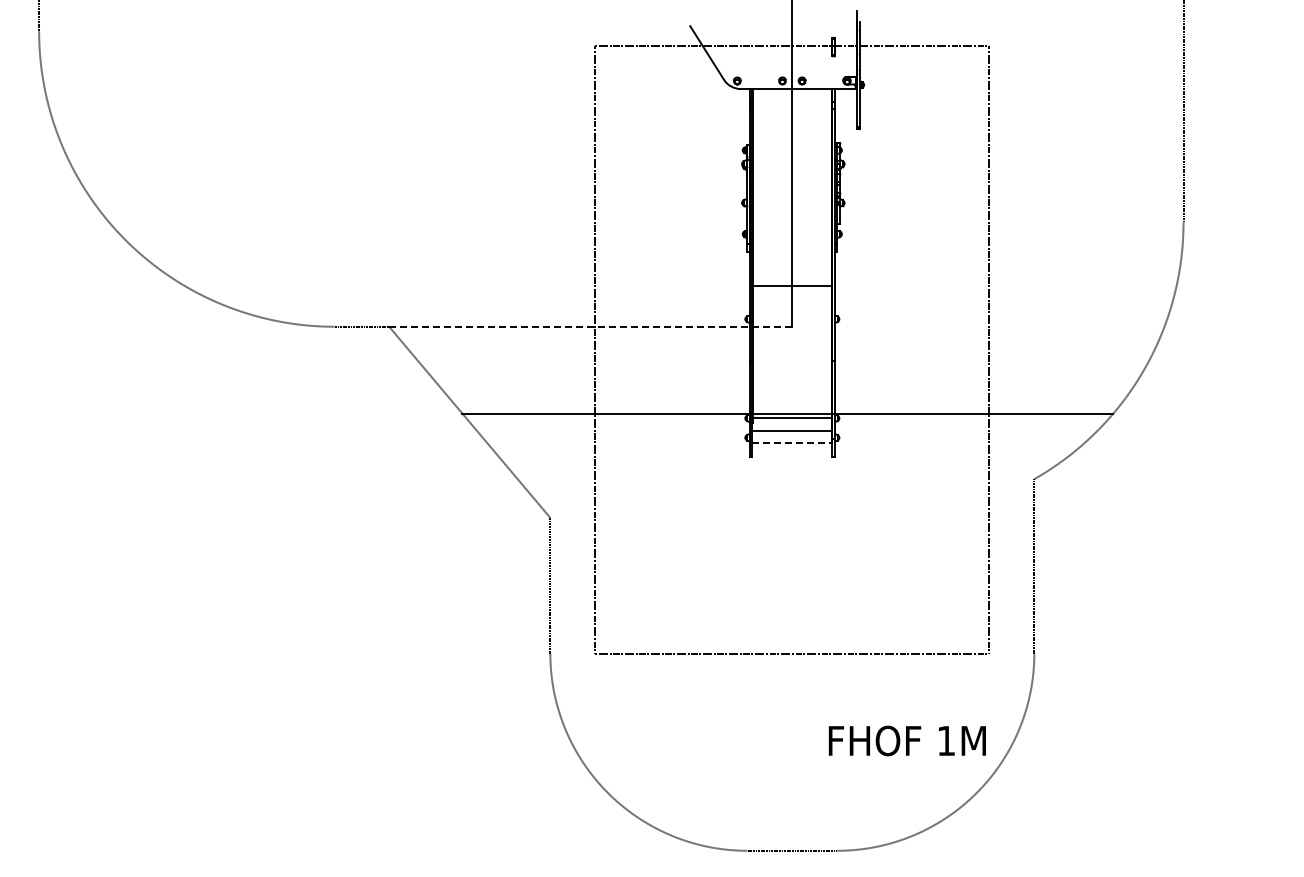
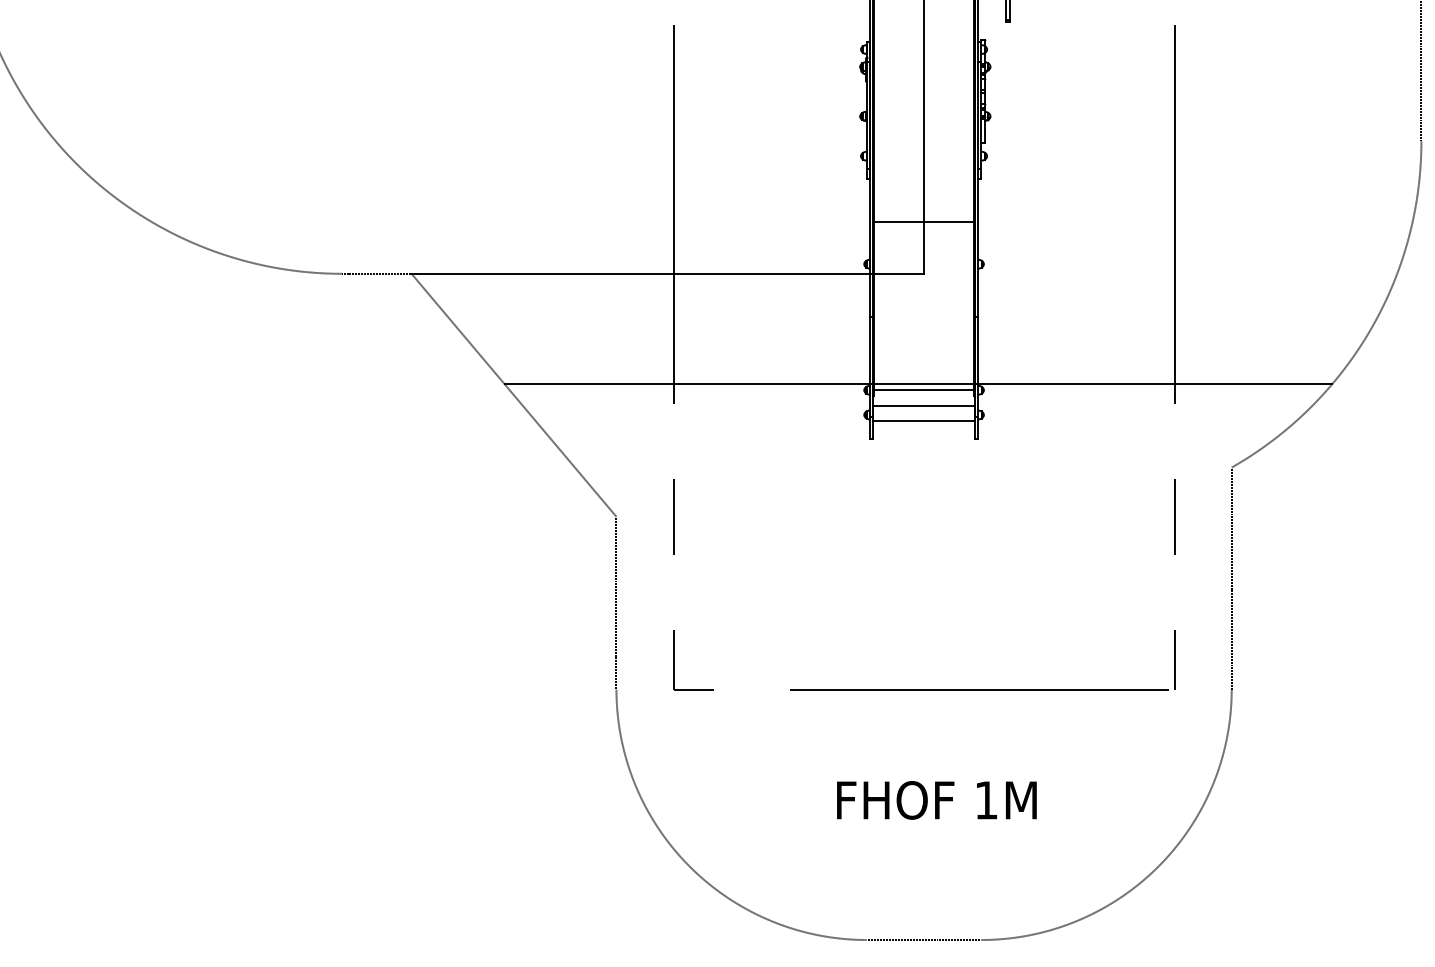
line: (590, 326) -> (667, 273), dashed -> solid
line: (792, 442) -> (924, 420), dashed -> solid
text: (906, 740) -> (935, 799), moved

